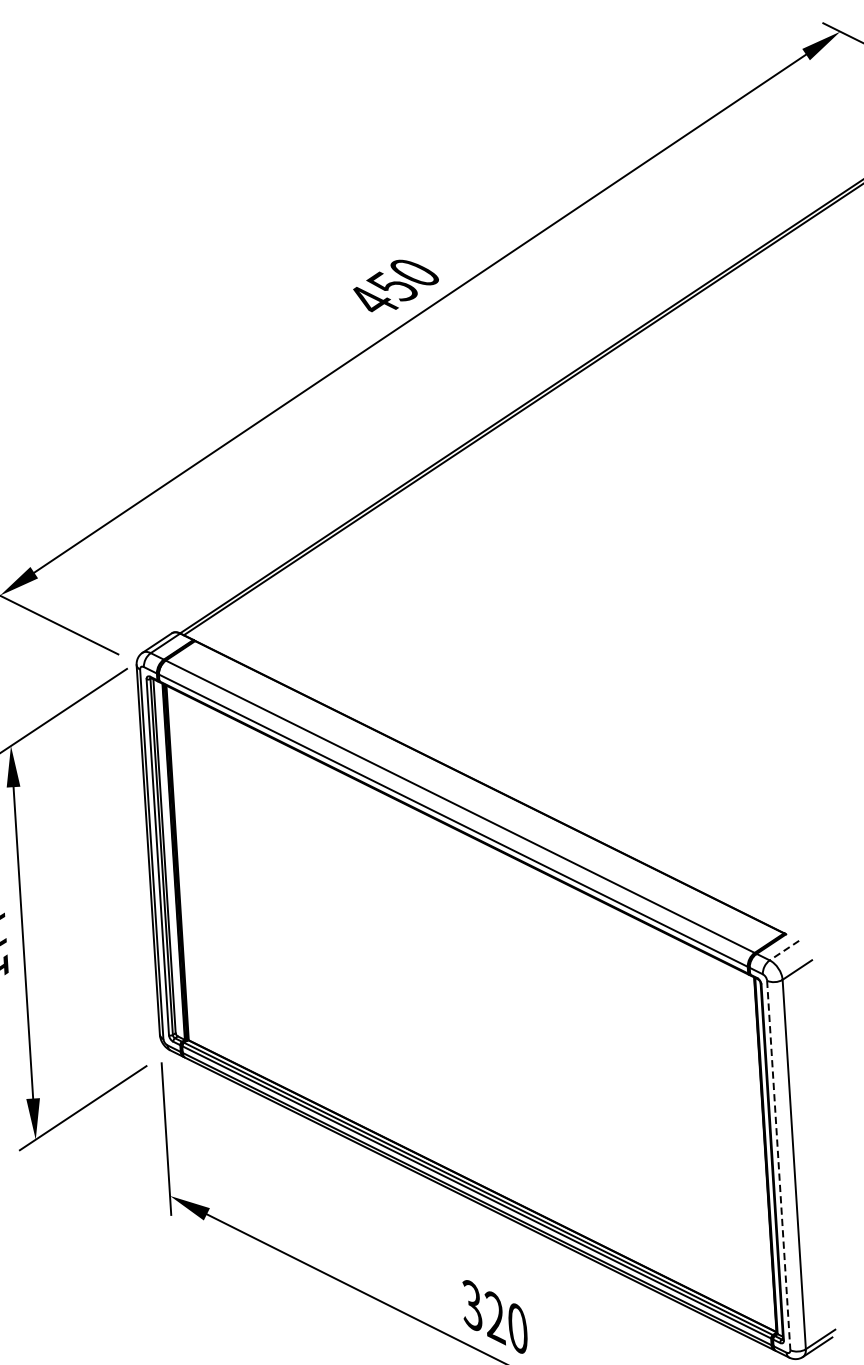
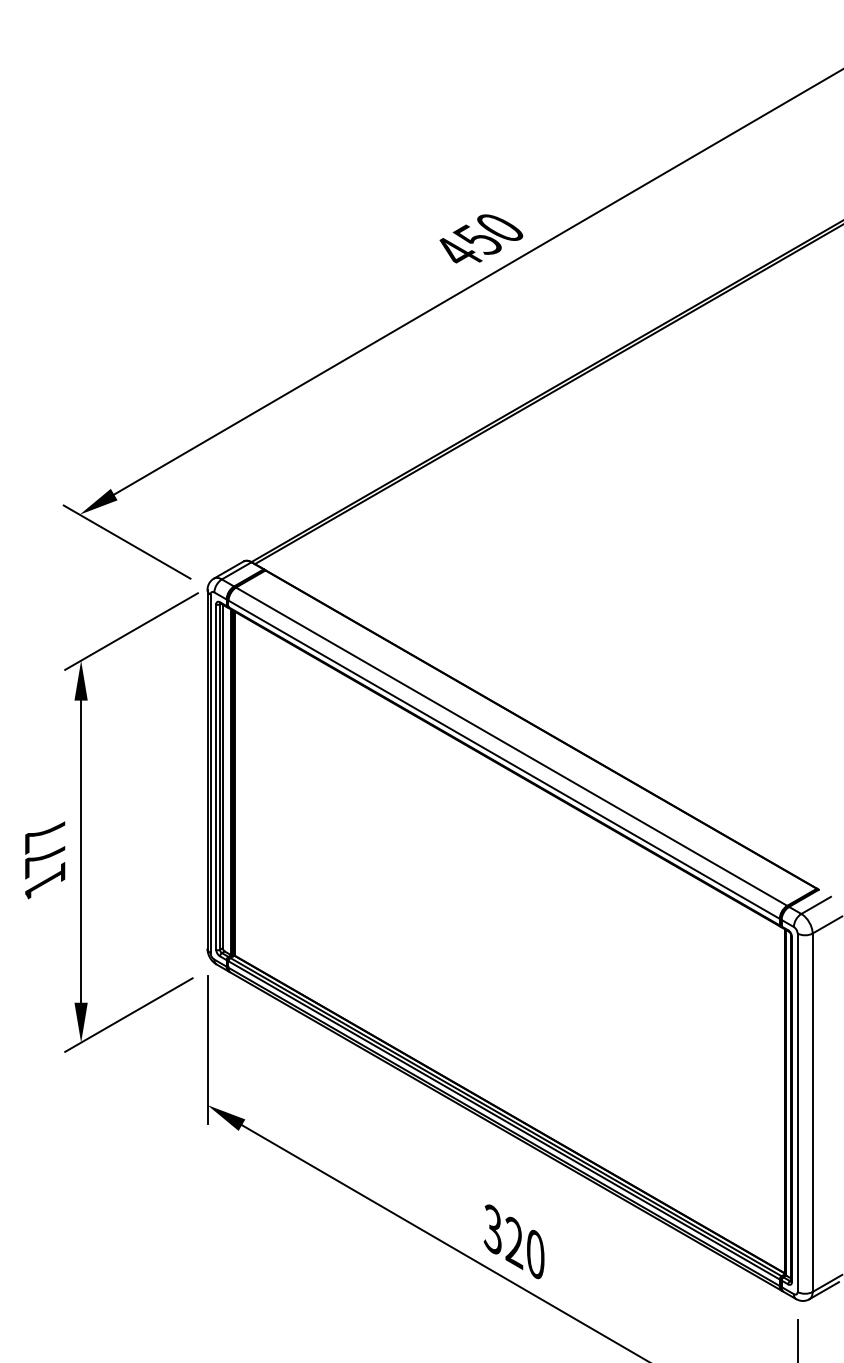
line: (783, 950) -> (815, 905), dashed -> solid
line: (778, 1166) -> (797, 1113), dashed -> solid

